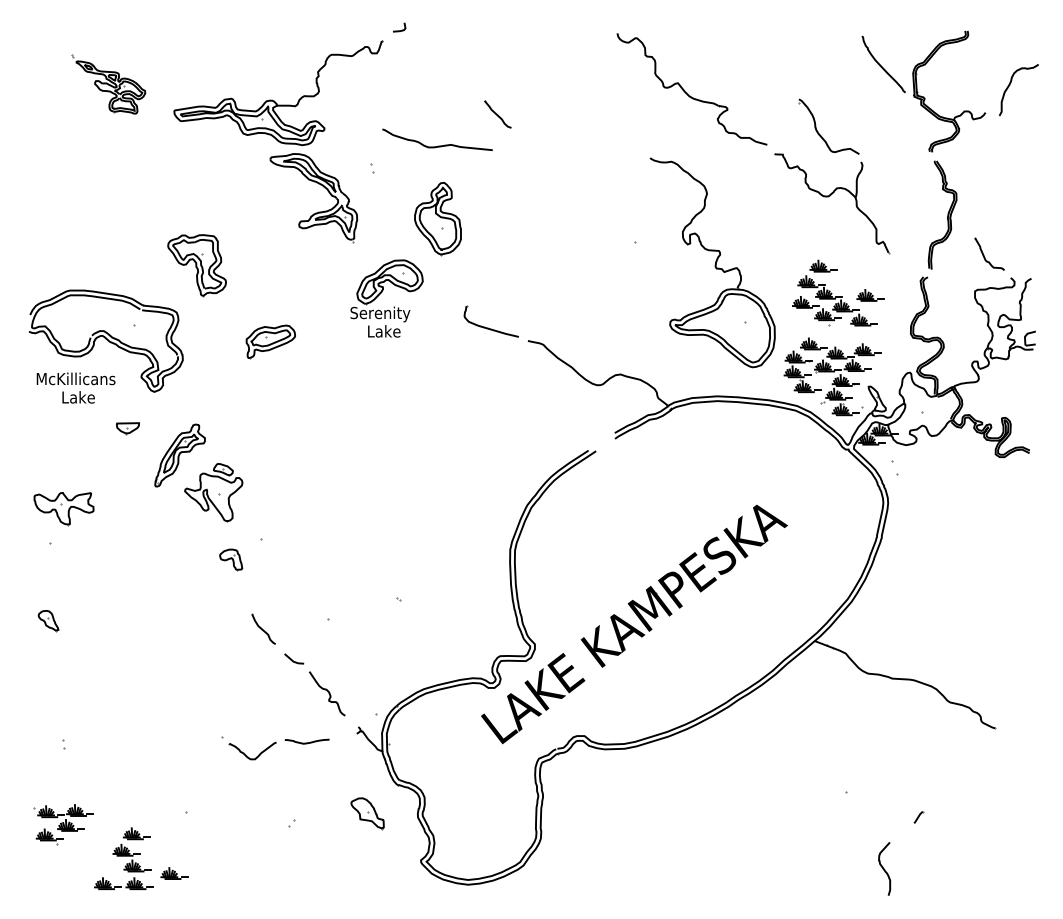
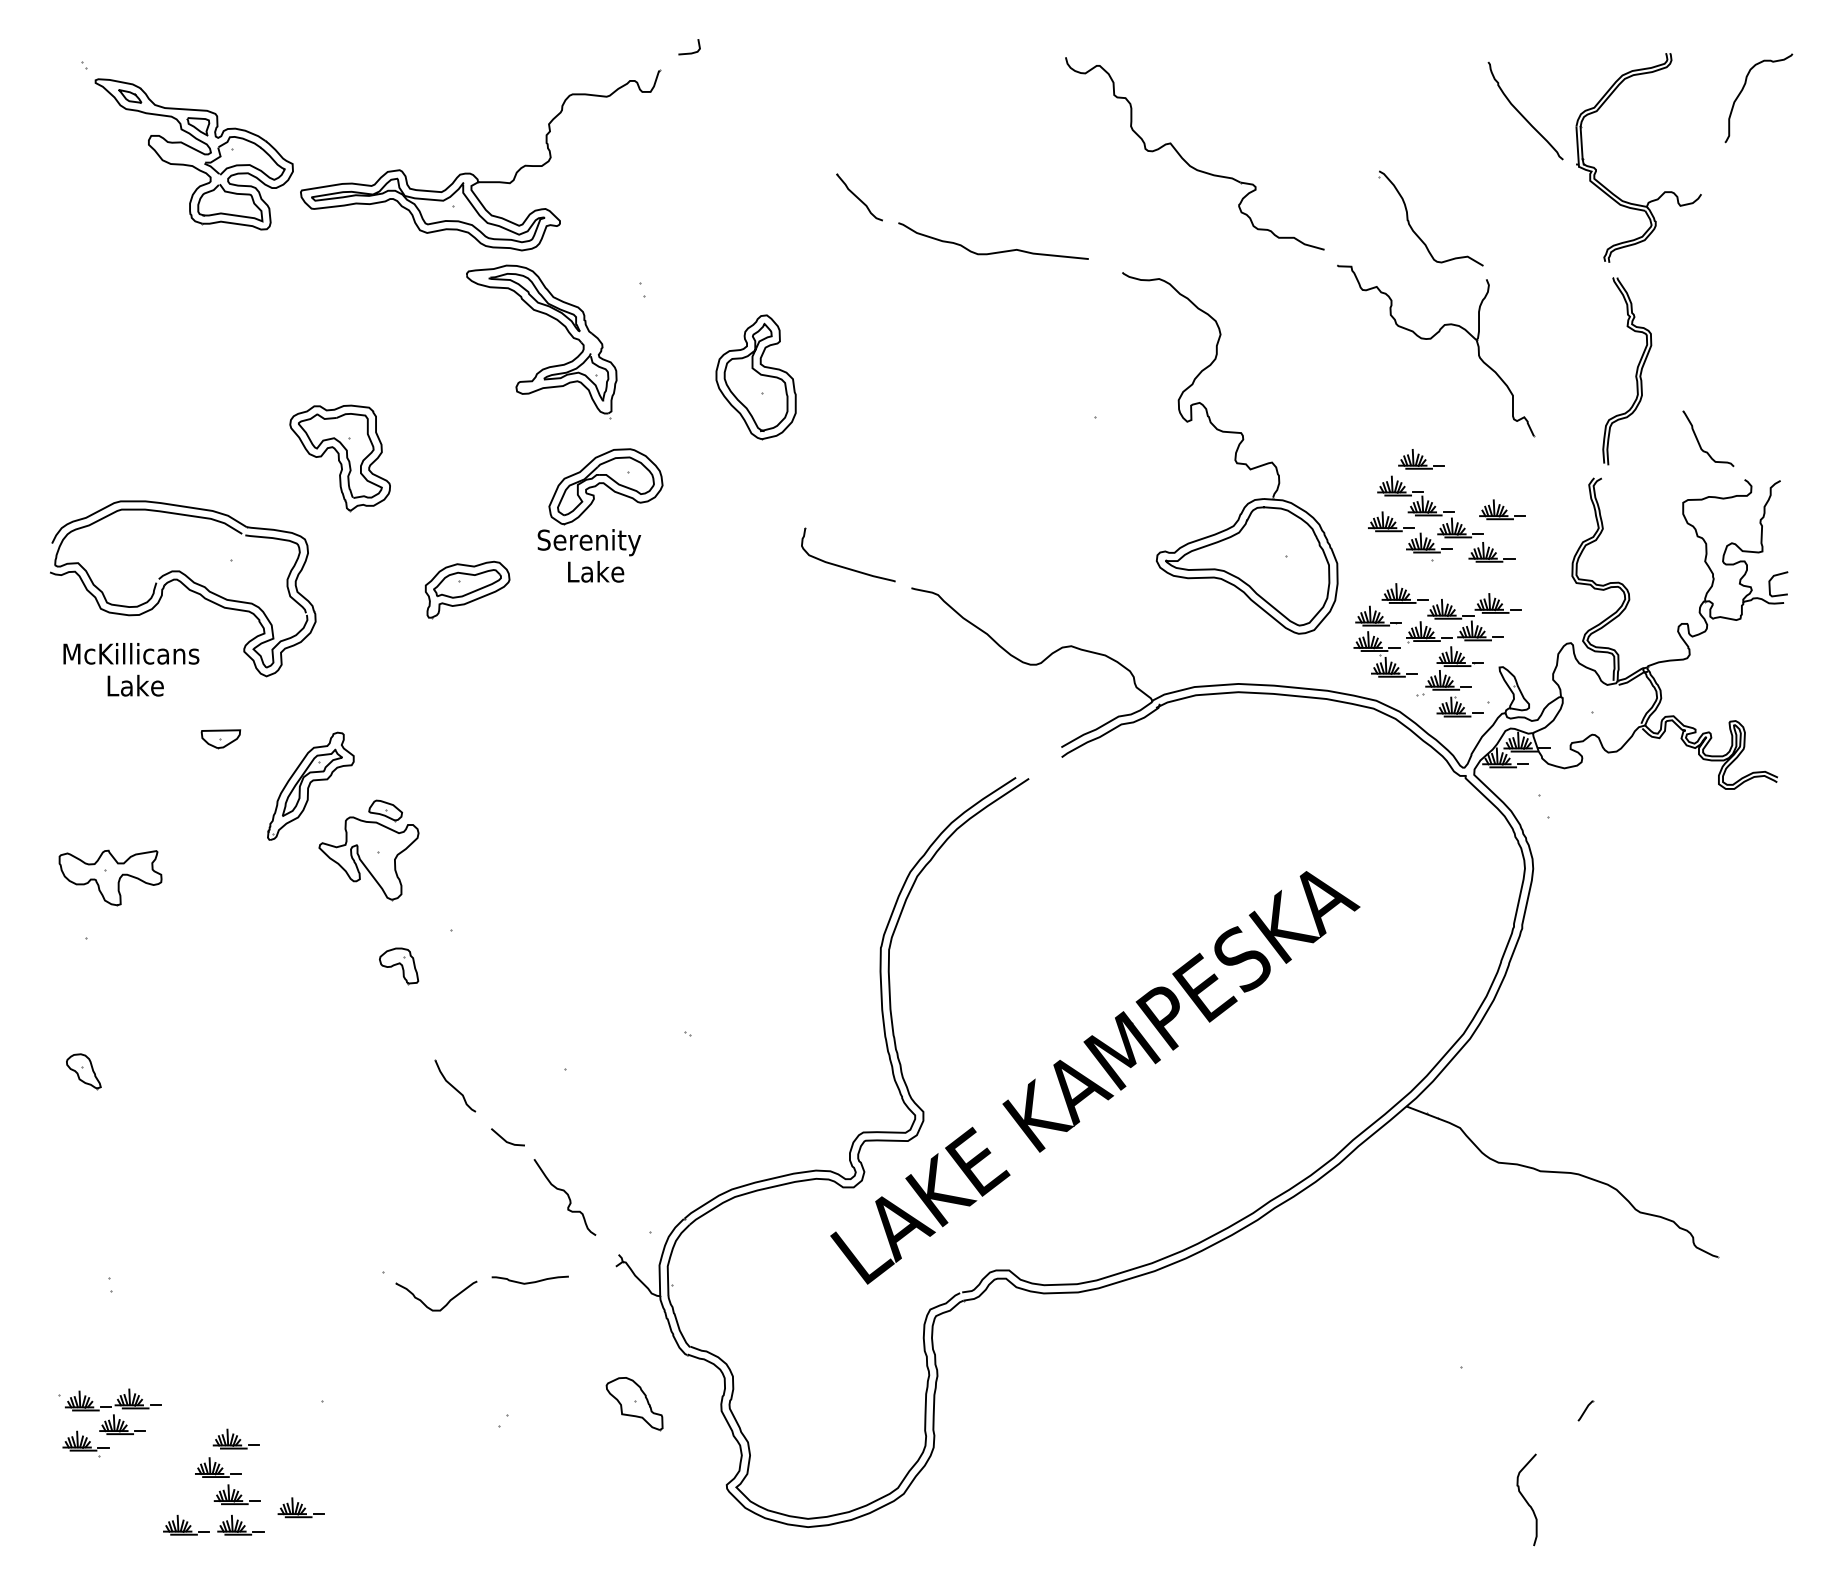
part: (108, 84) -> (187, 145), size x1.67
curve: (1010, 85) -> (1744, 90), moved
curve: (438, 145) -> (995, 250), moved
part: (381, 293) -> (591, 506), moved

